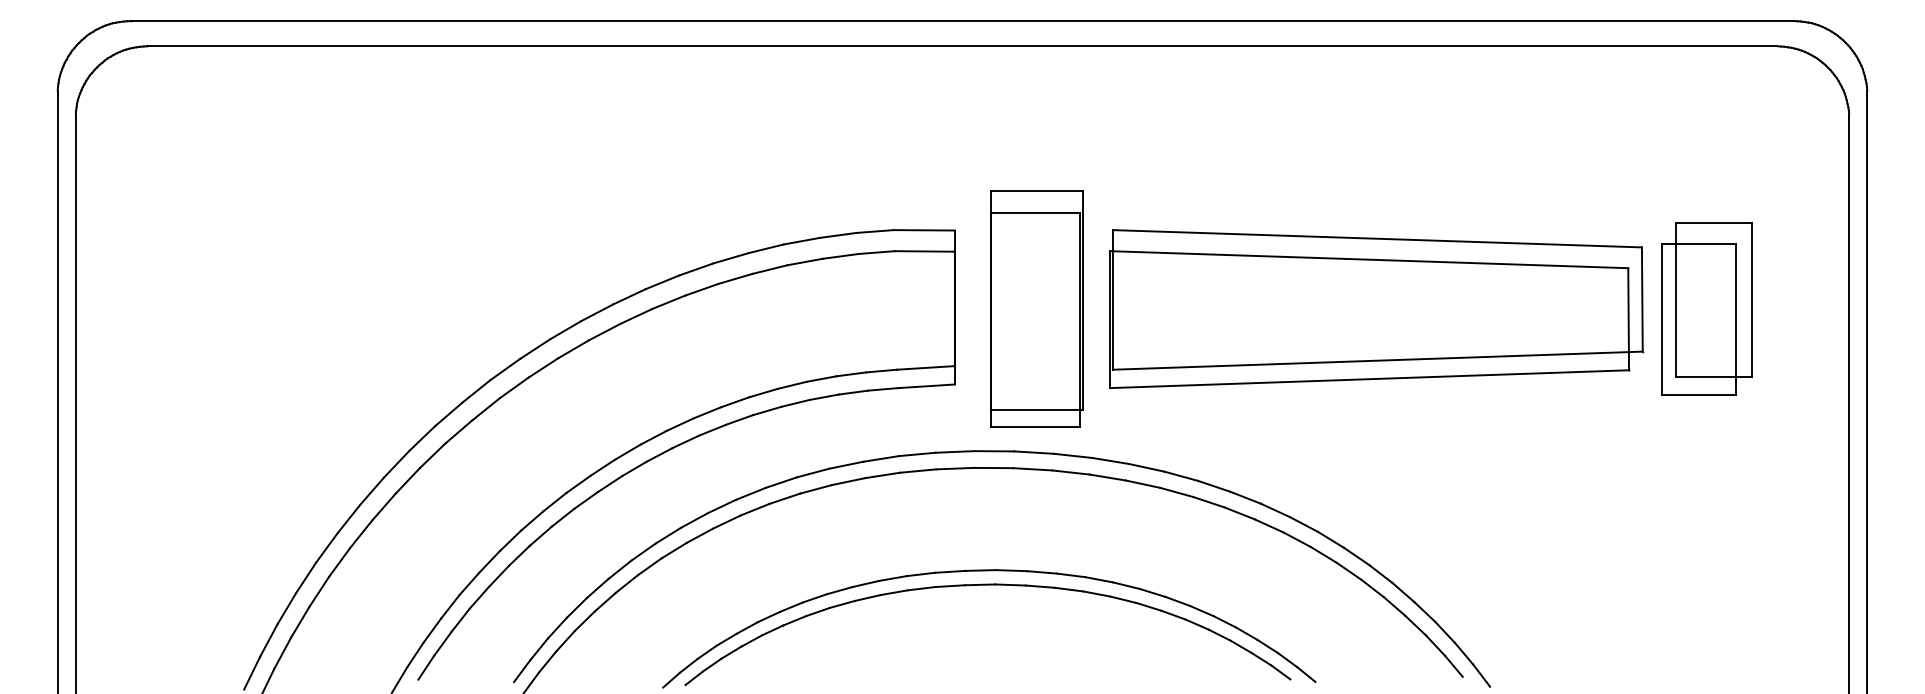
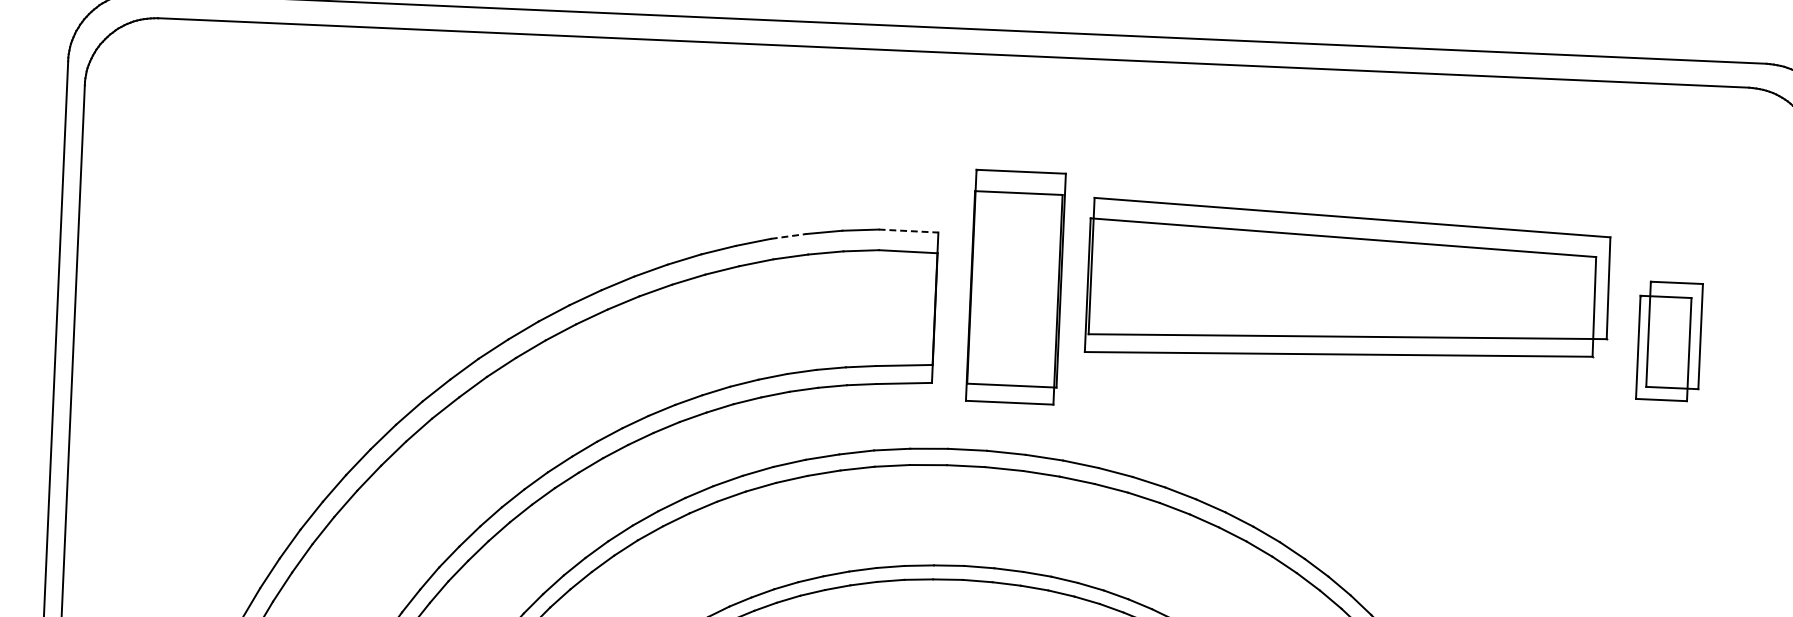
line: (924, 230) -> (908, 231), solid -> dashed
line: (802, 241) -> (789, 236), solid -> dashed
part: (1036, 308) -> (1015, 286), moved
part: (1376, 308) -> (1348, 285), moved
part: (1706, 308) -> (1669, 340), size x0.7

